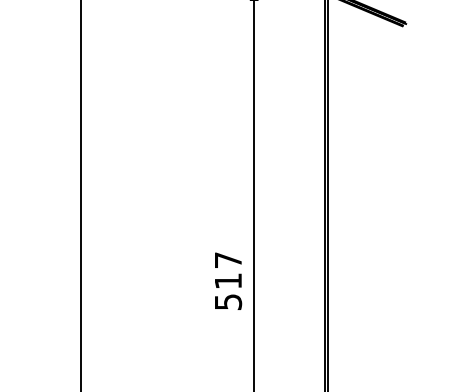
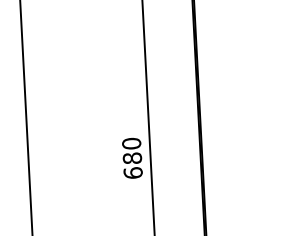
text: (228, 281) -> (132, 158), 517 -> 680

